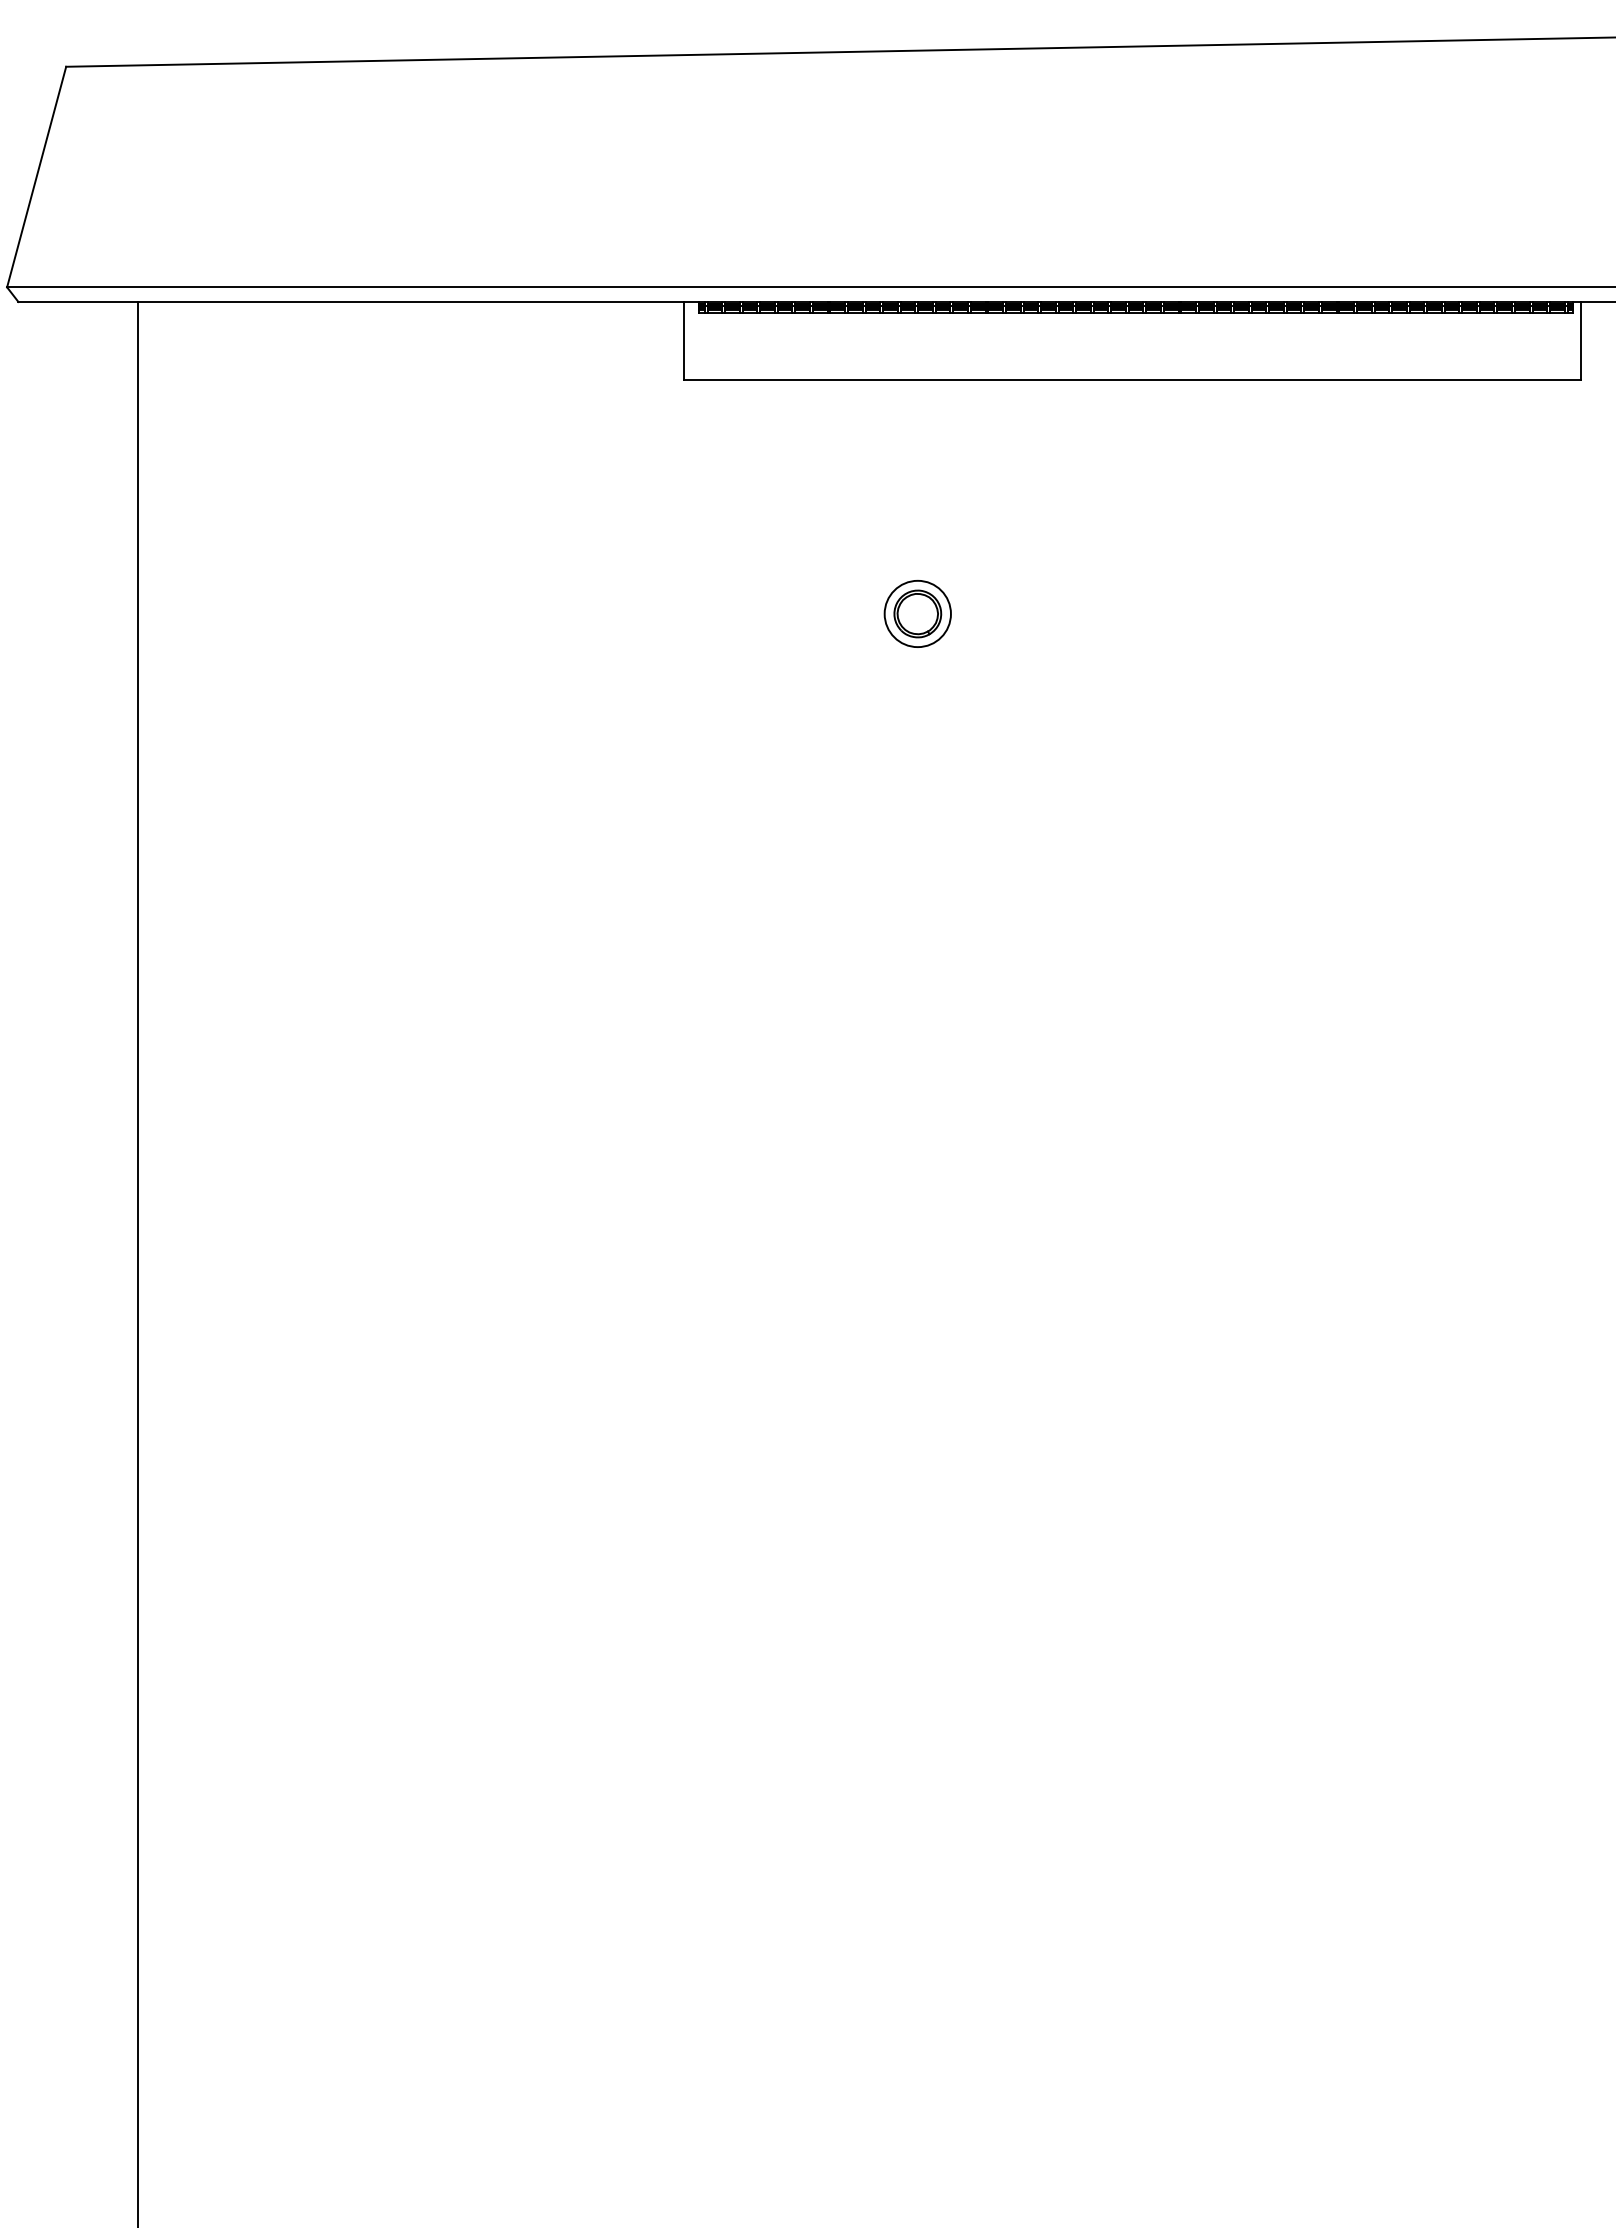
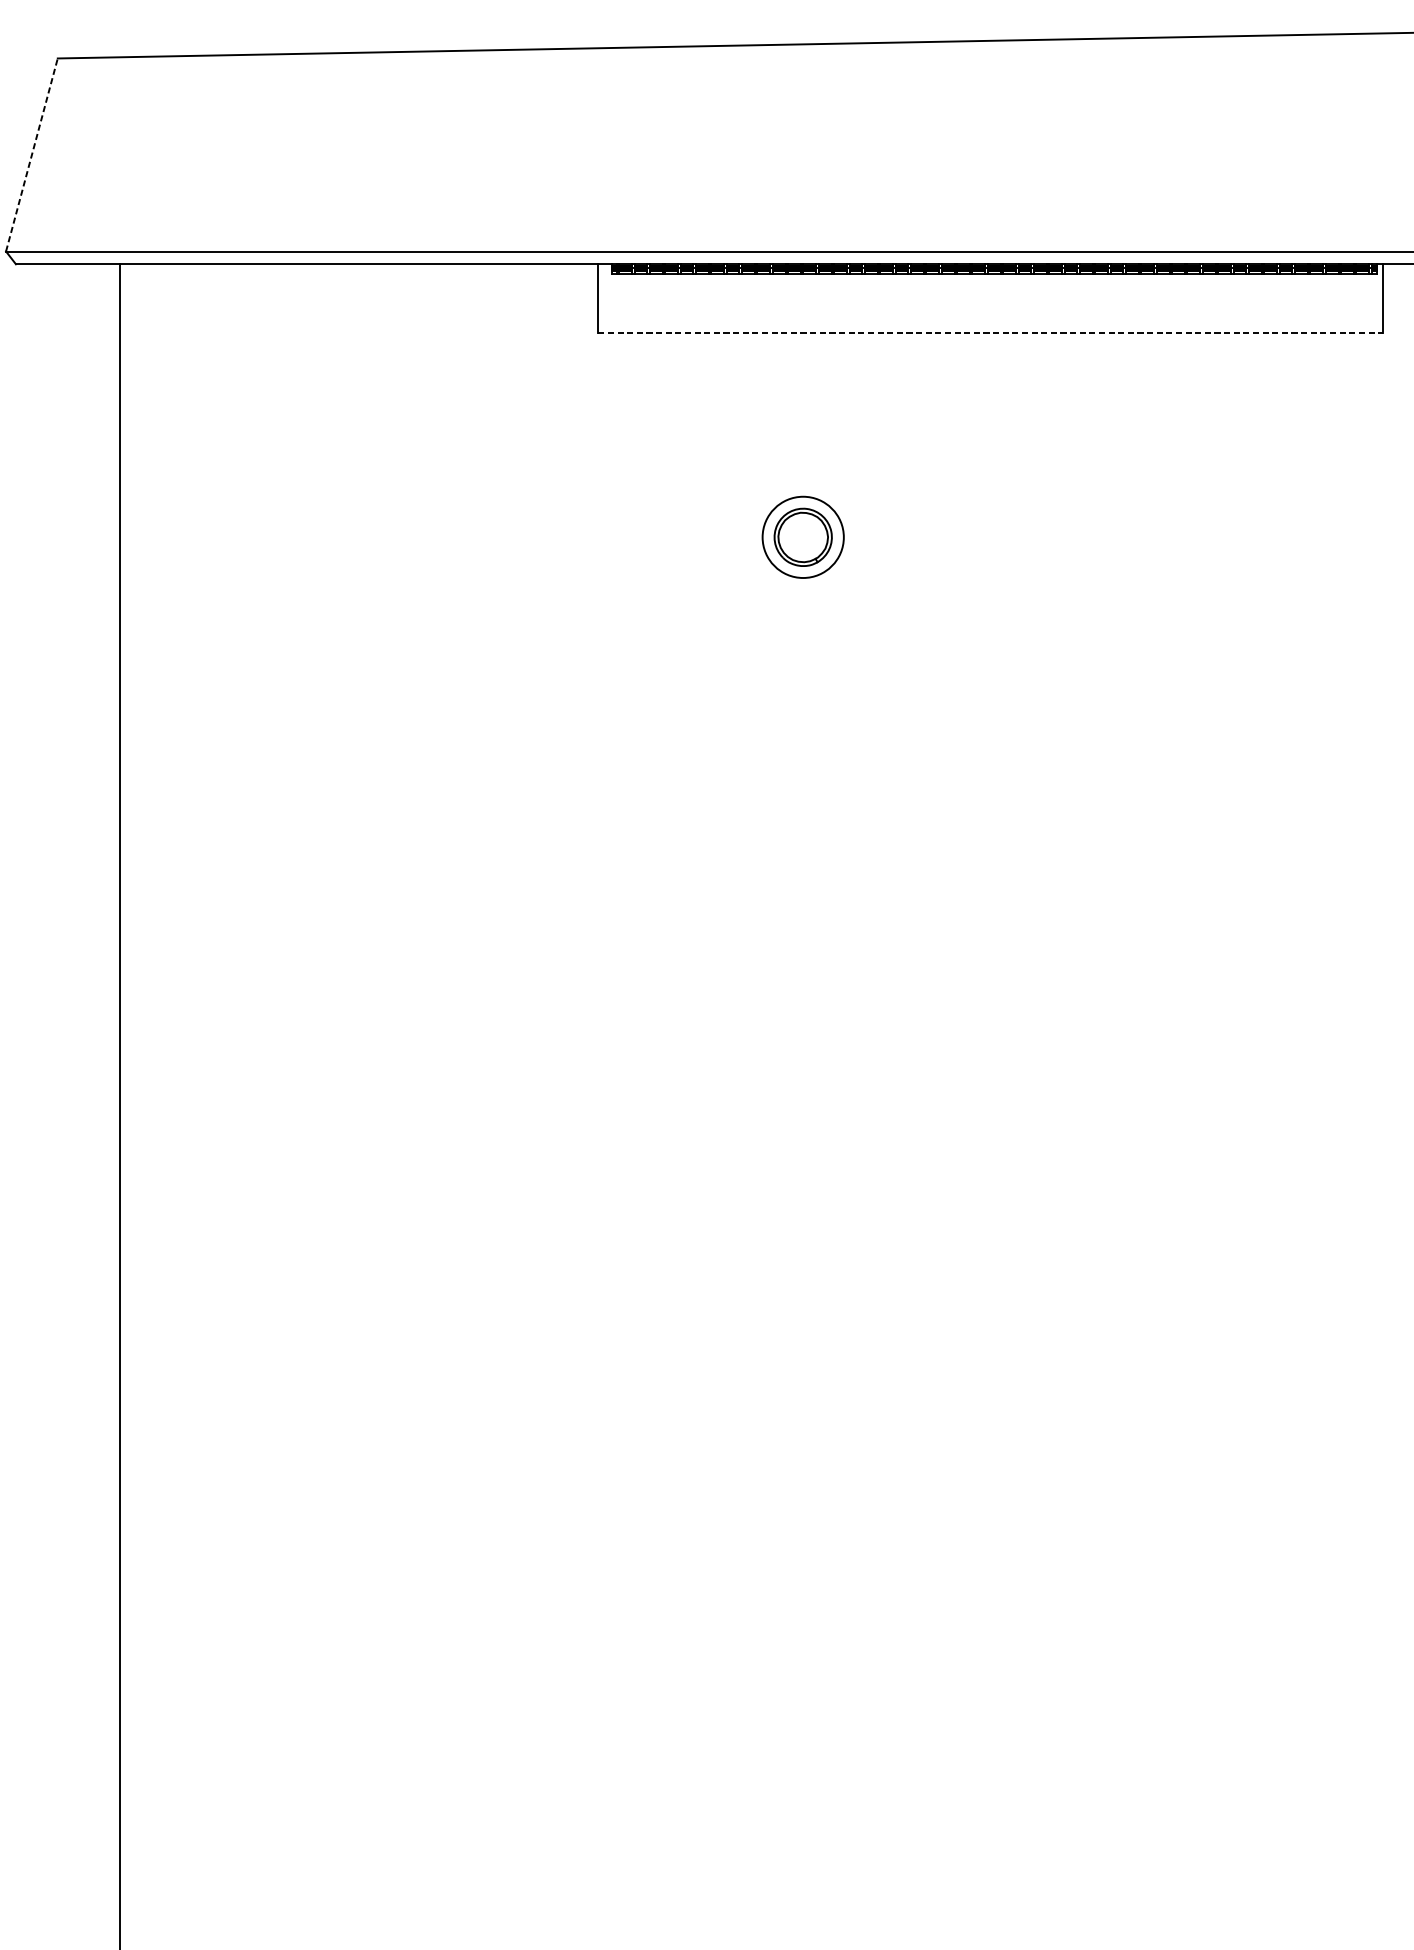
line: (36, 176) -> (31, 154), solid -> dashed
line: (1132, 379) -> (991, 332), solid -> dashed
part: (917, 613) -> (802, 536), size x1.4

